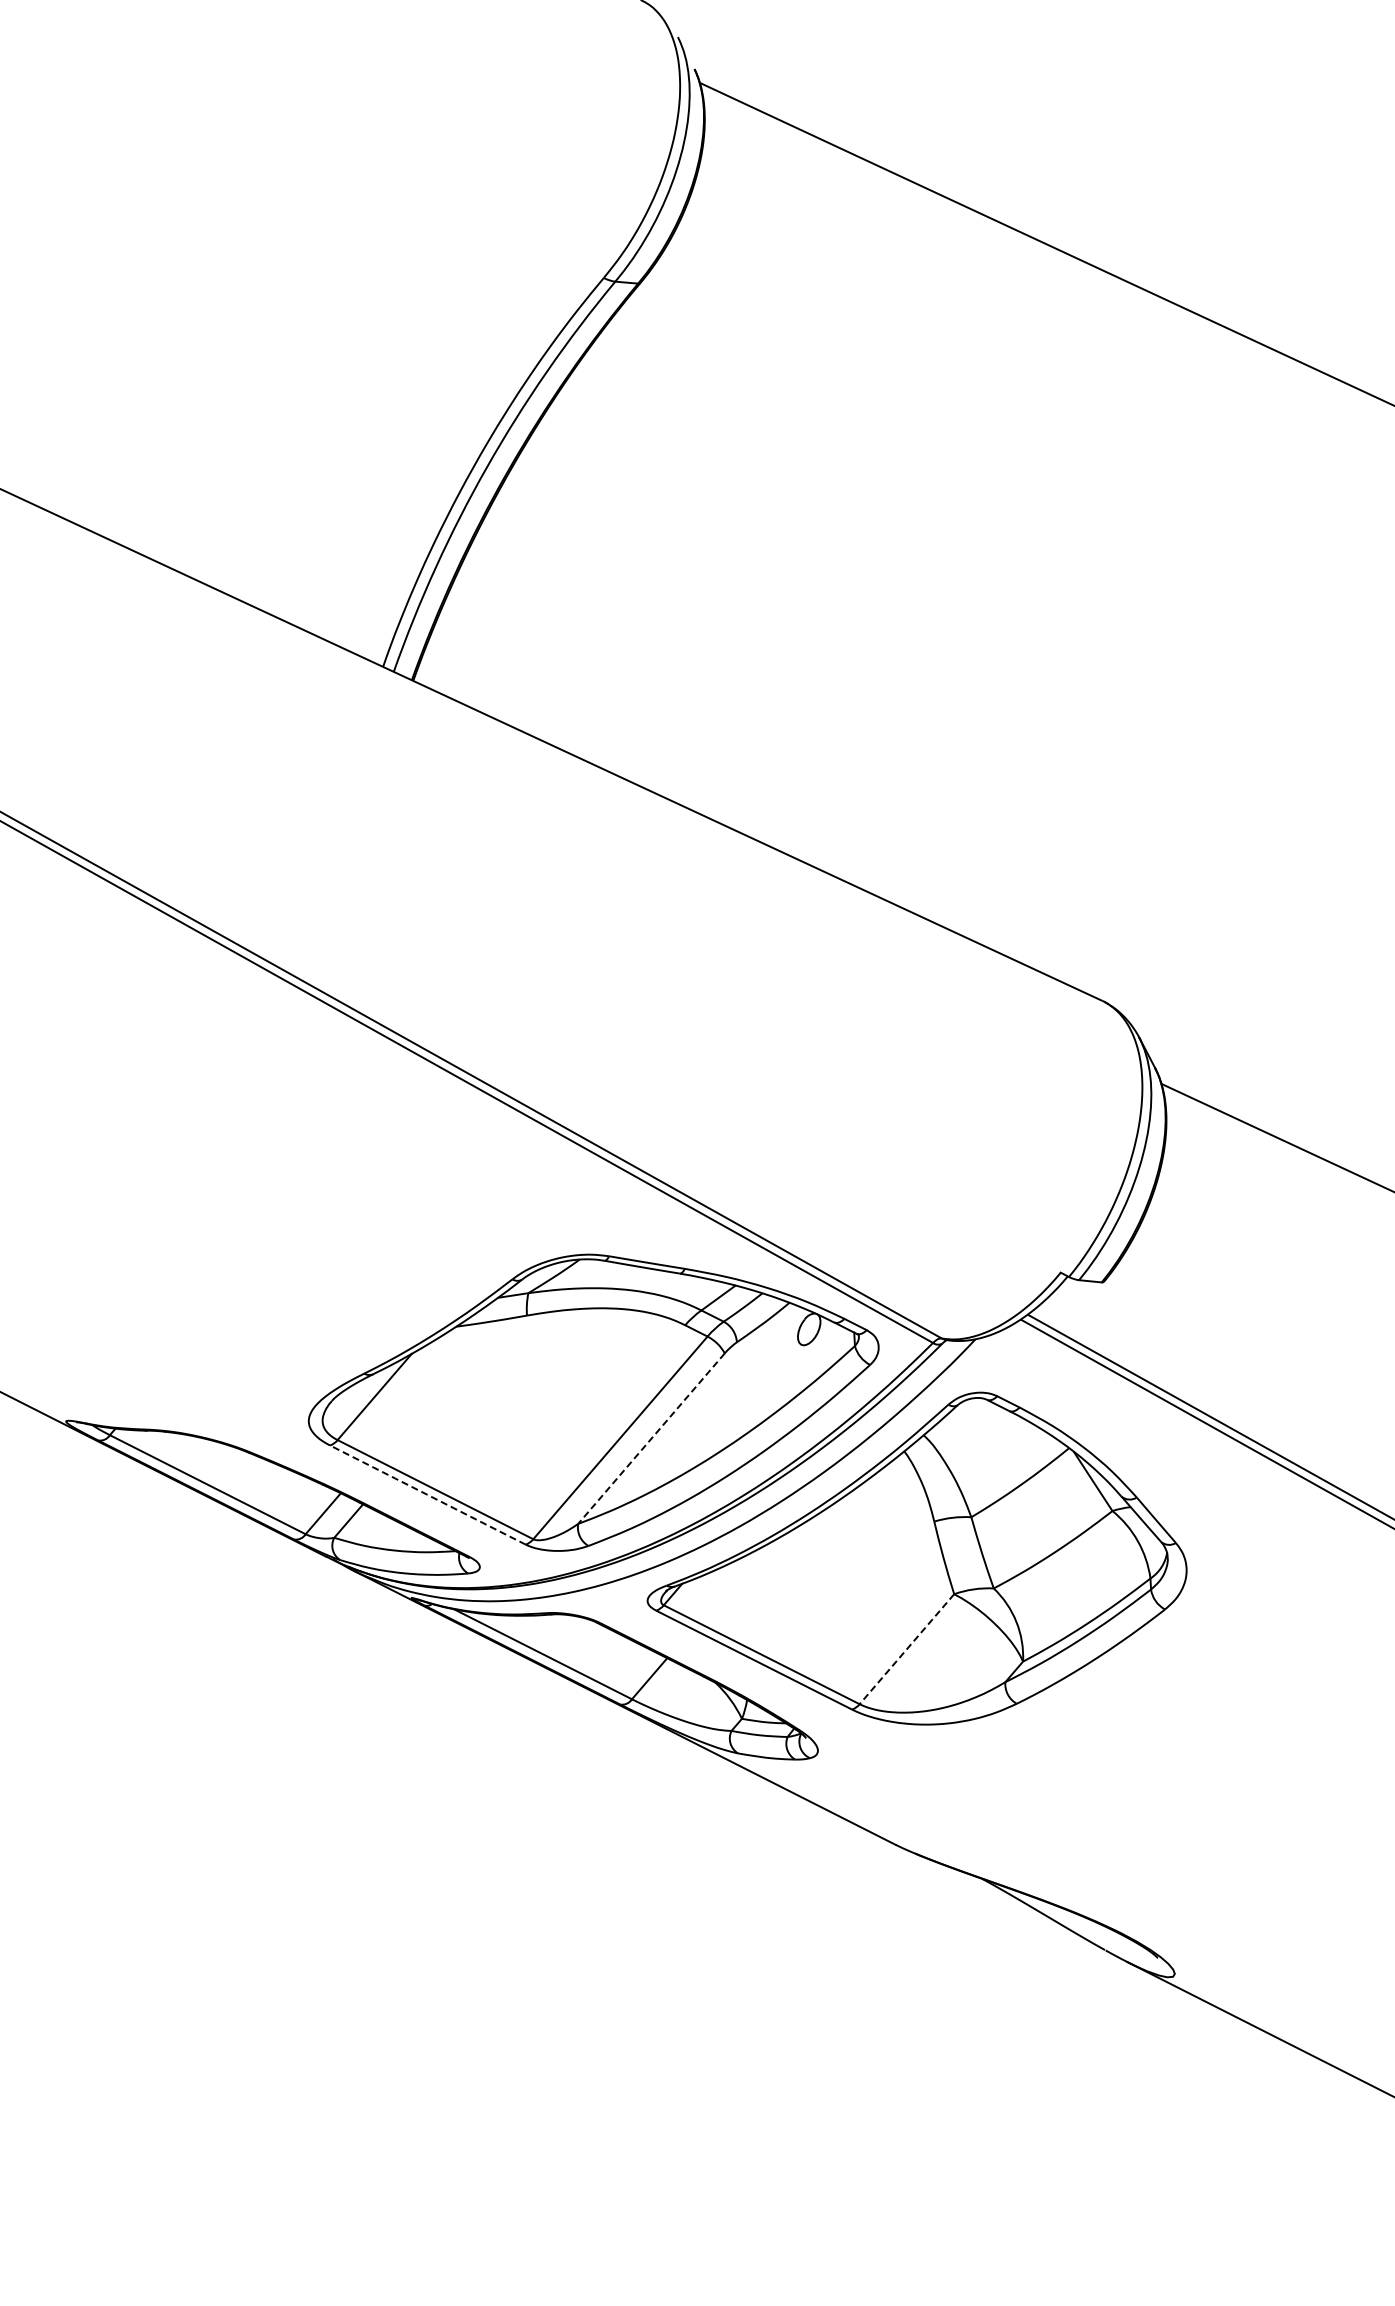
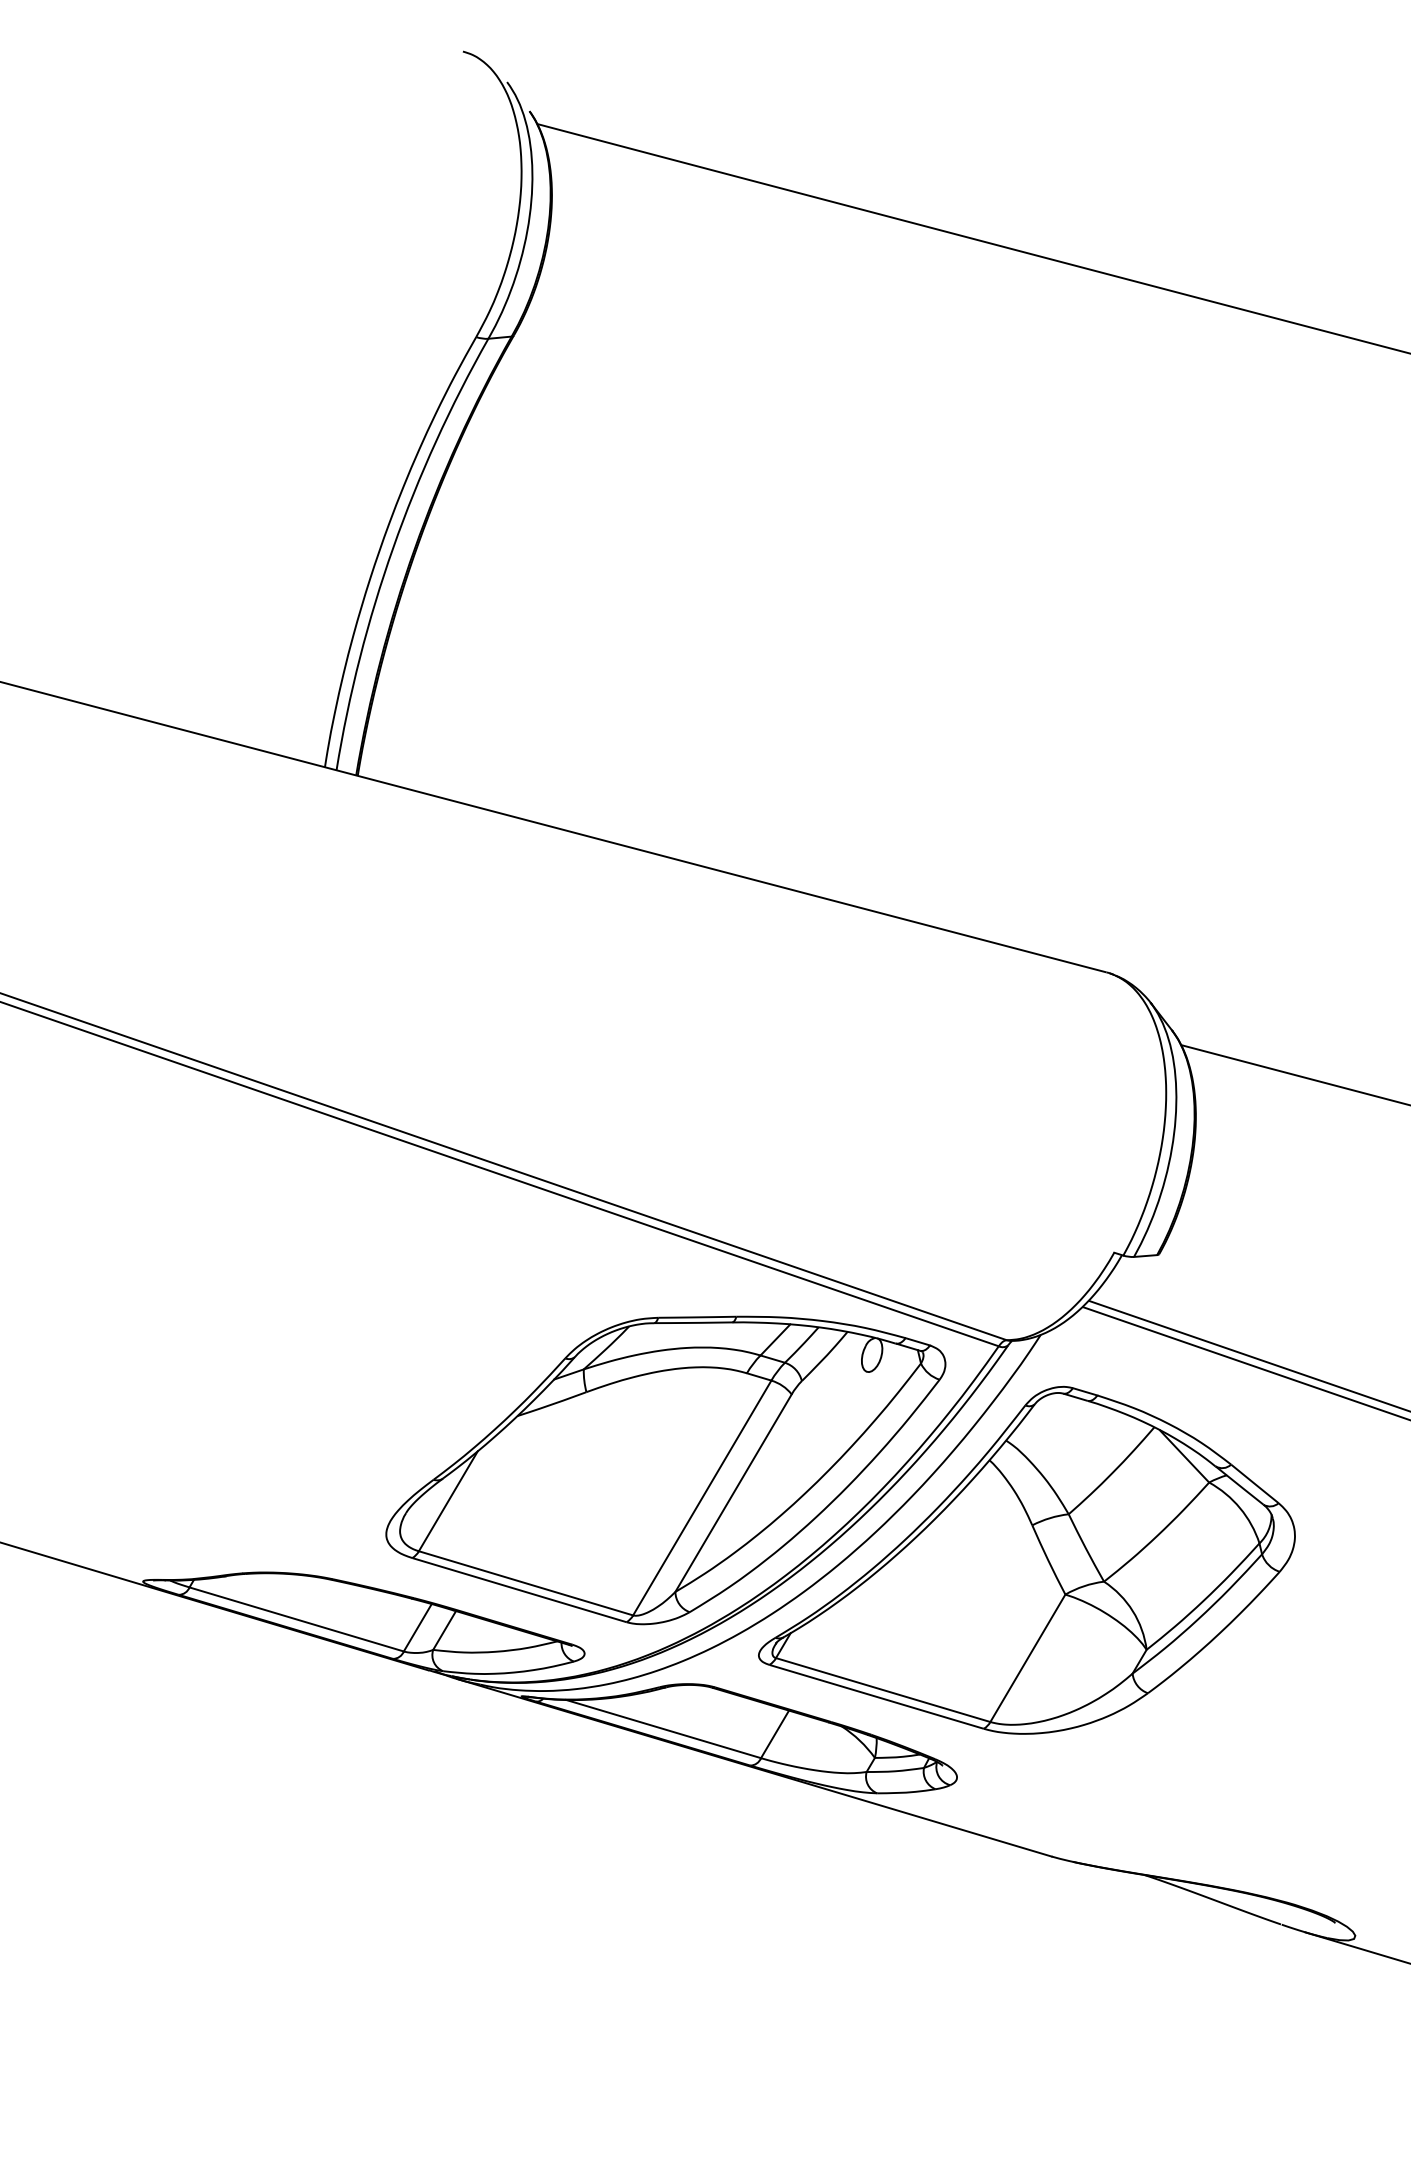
line: (651, 1439) -> (733, 1493), dashed -> solid
line: (427, 1494) -> (518, 1589), dashed -> solid
line: (906, 1649) -> (1027, 1658), dashed -> solid

